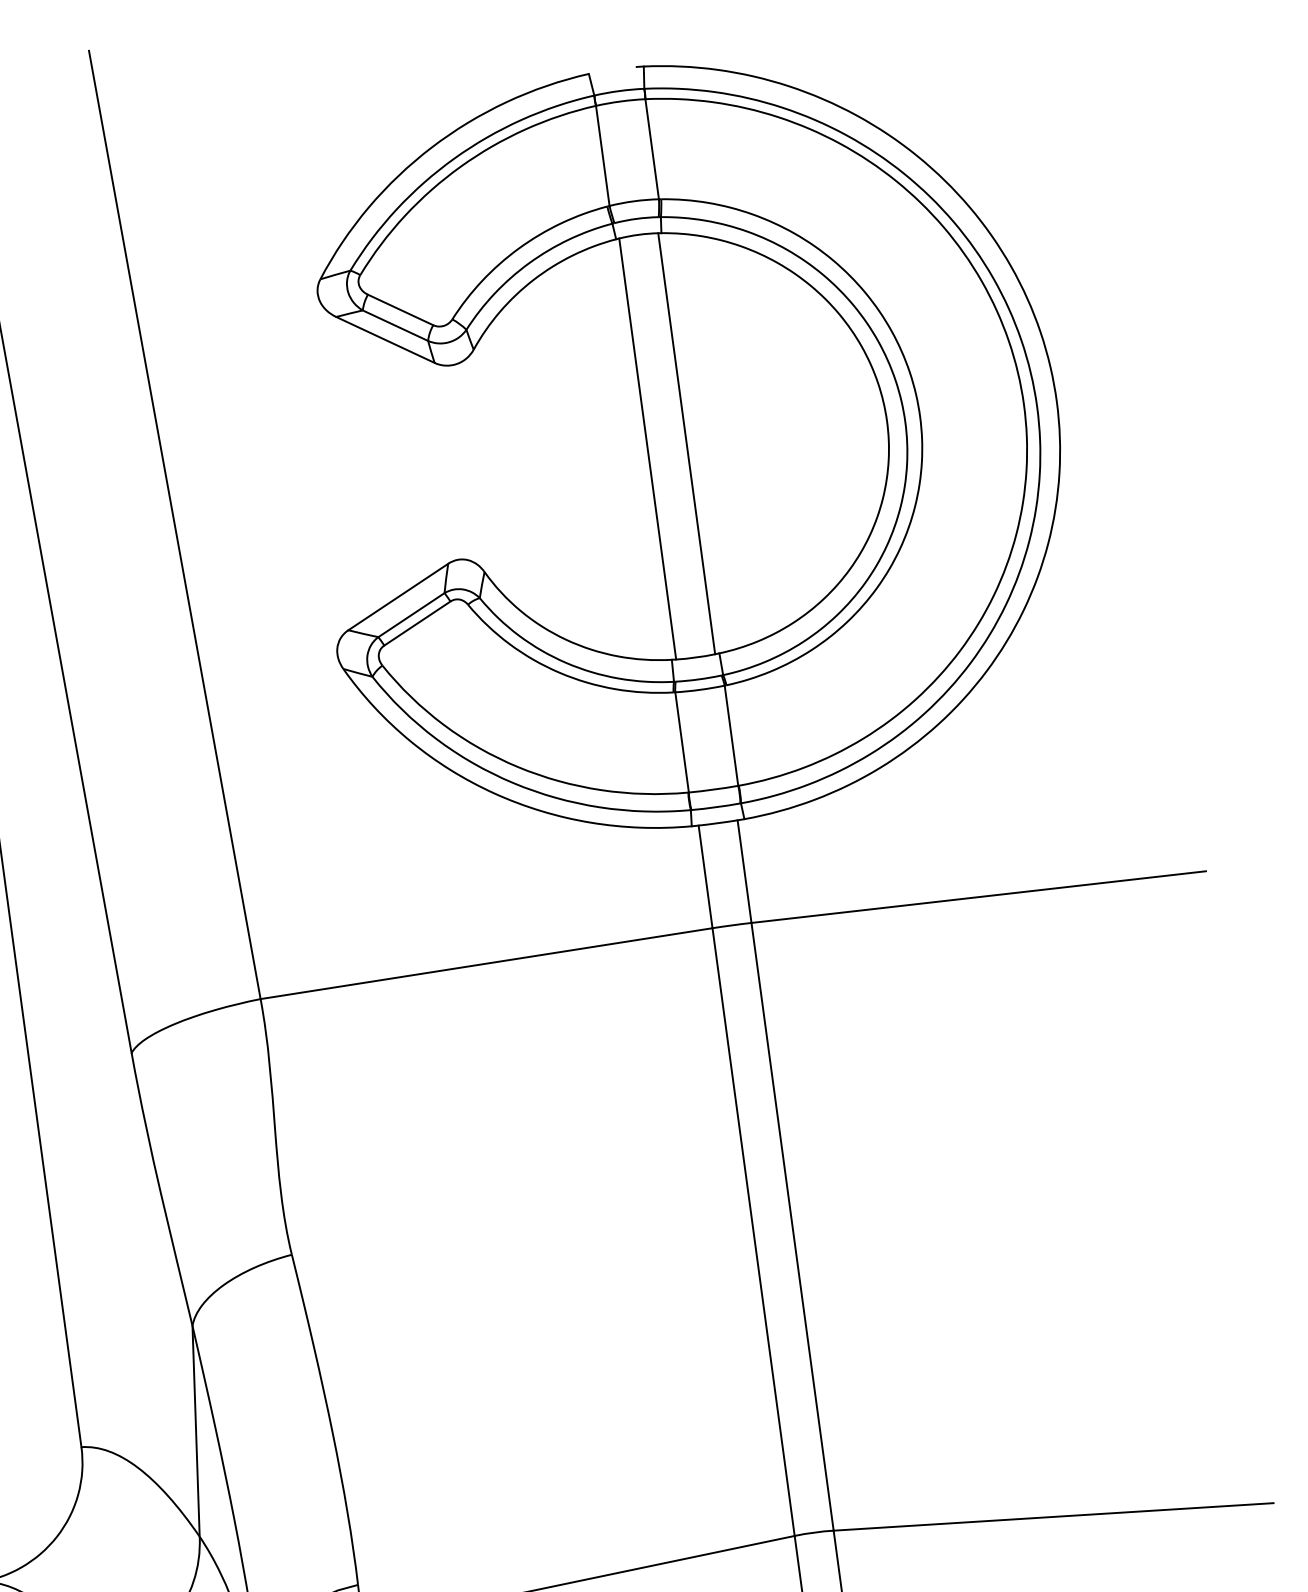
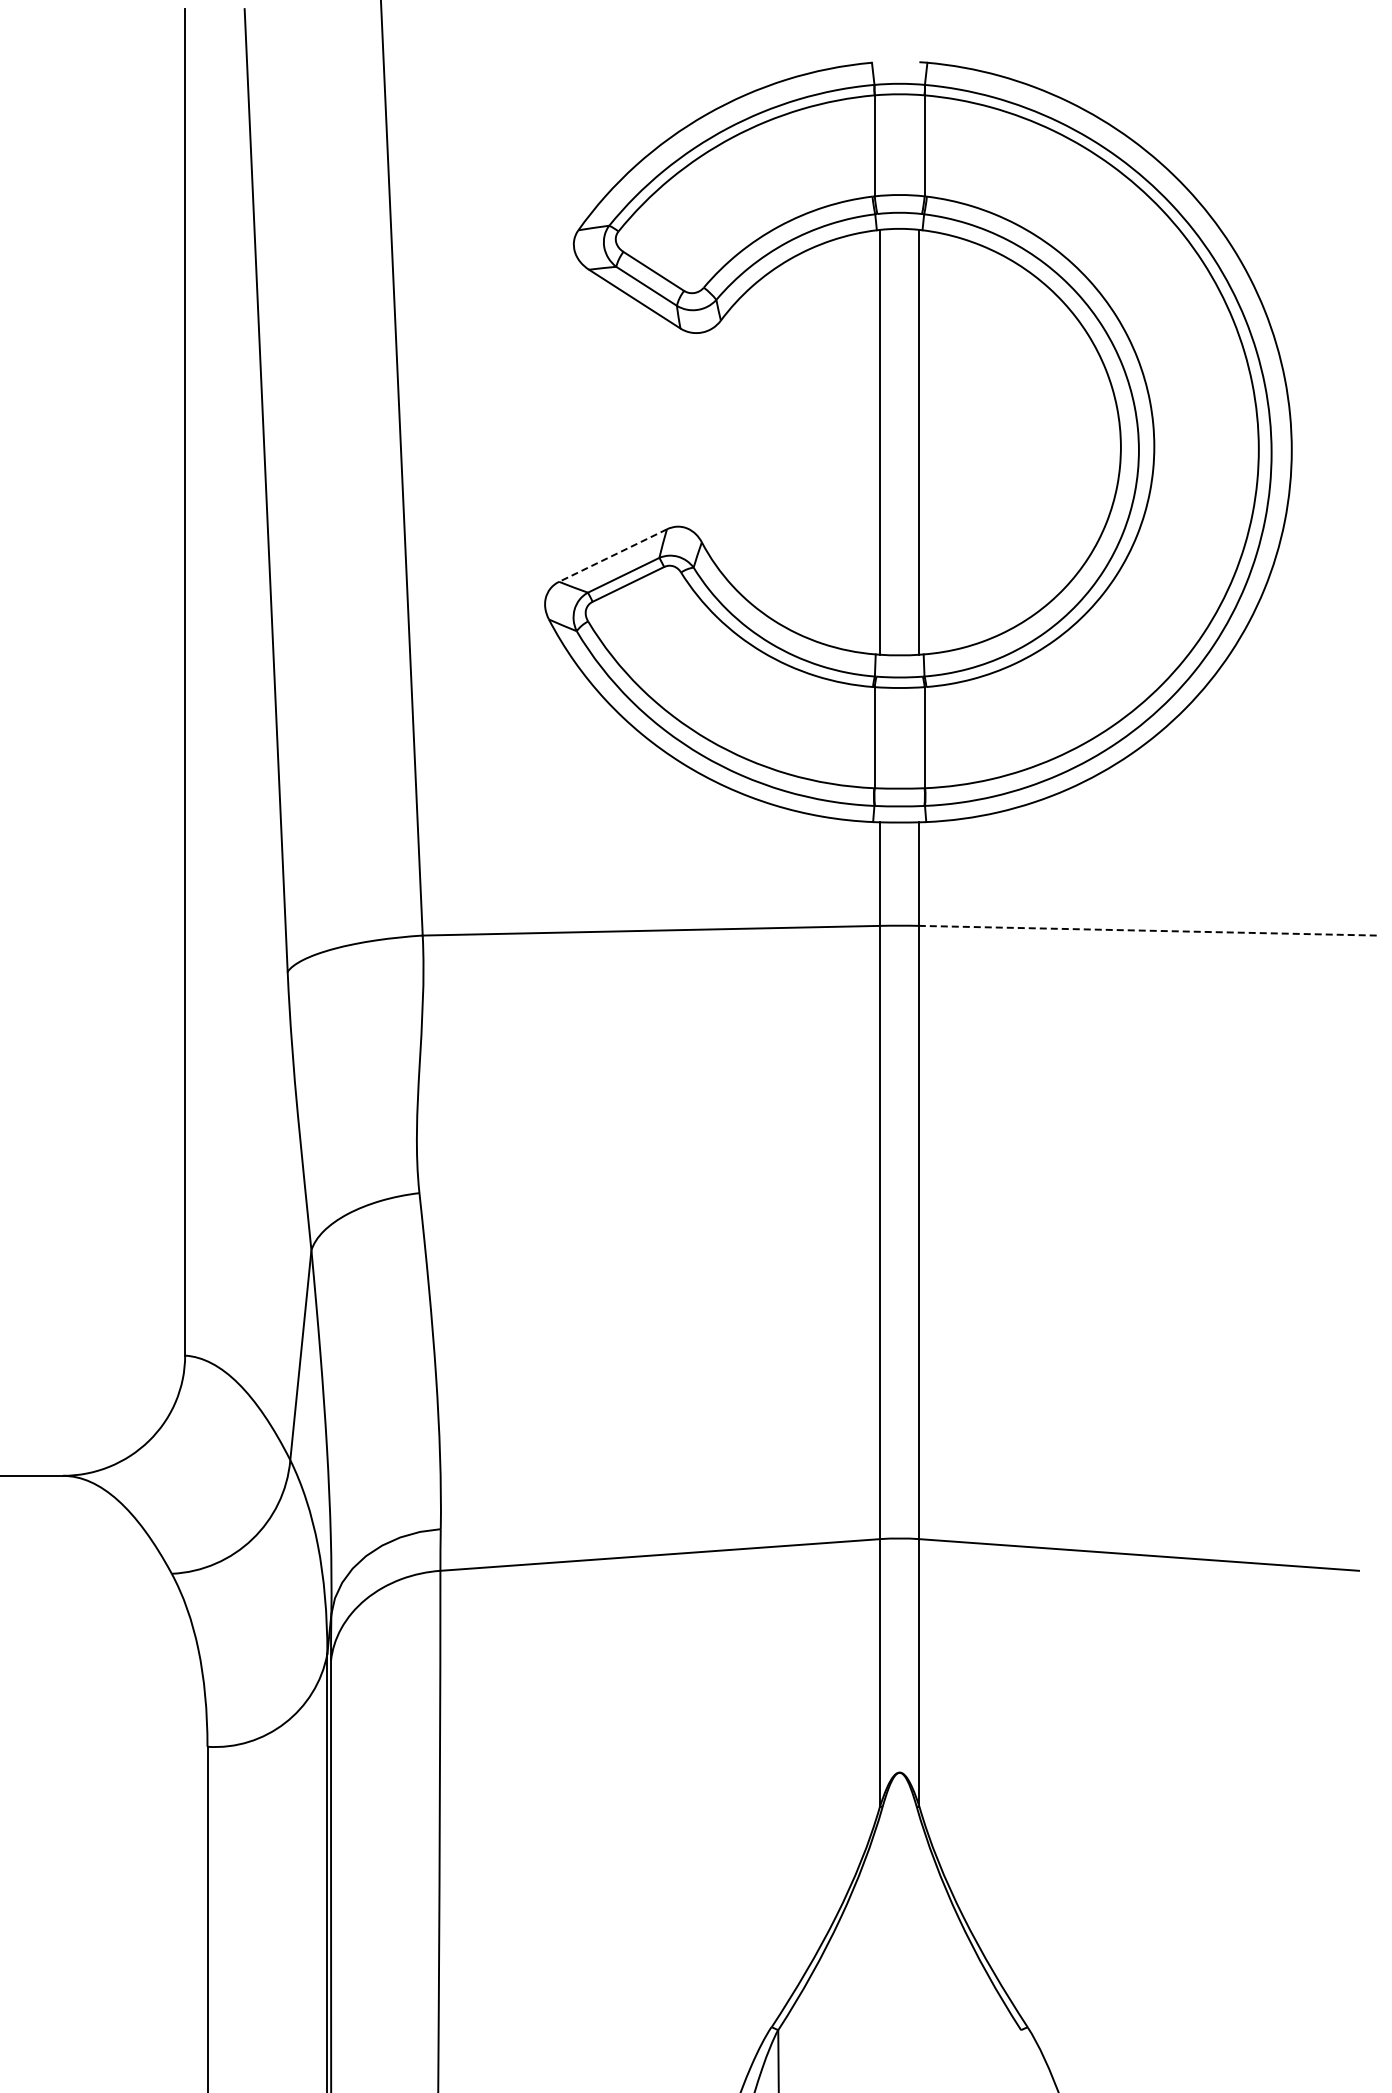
line: (398, 596) -> (613, 555), solid -> dashed
line: (979, 896) -> (1148, 930), solid -> dashed

